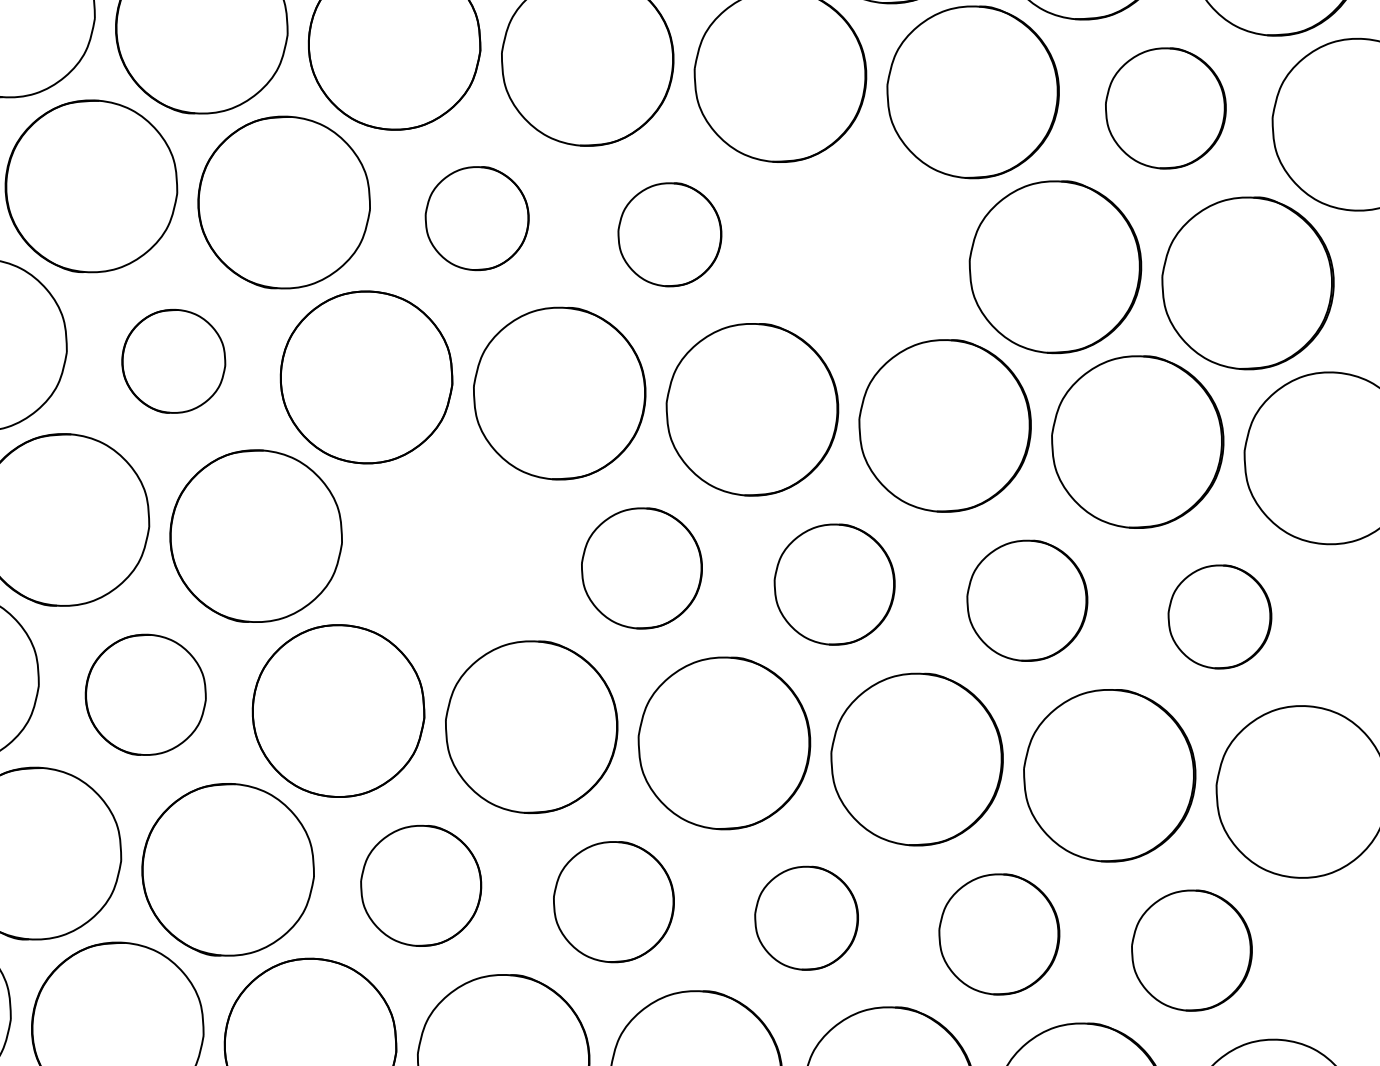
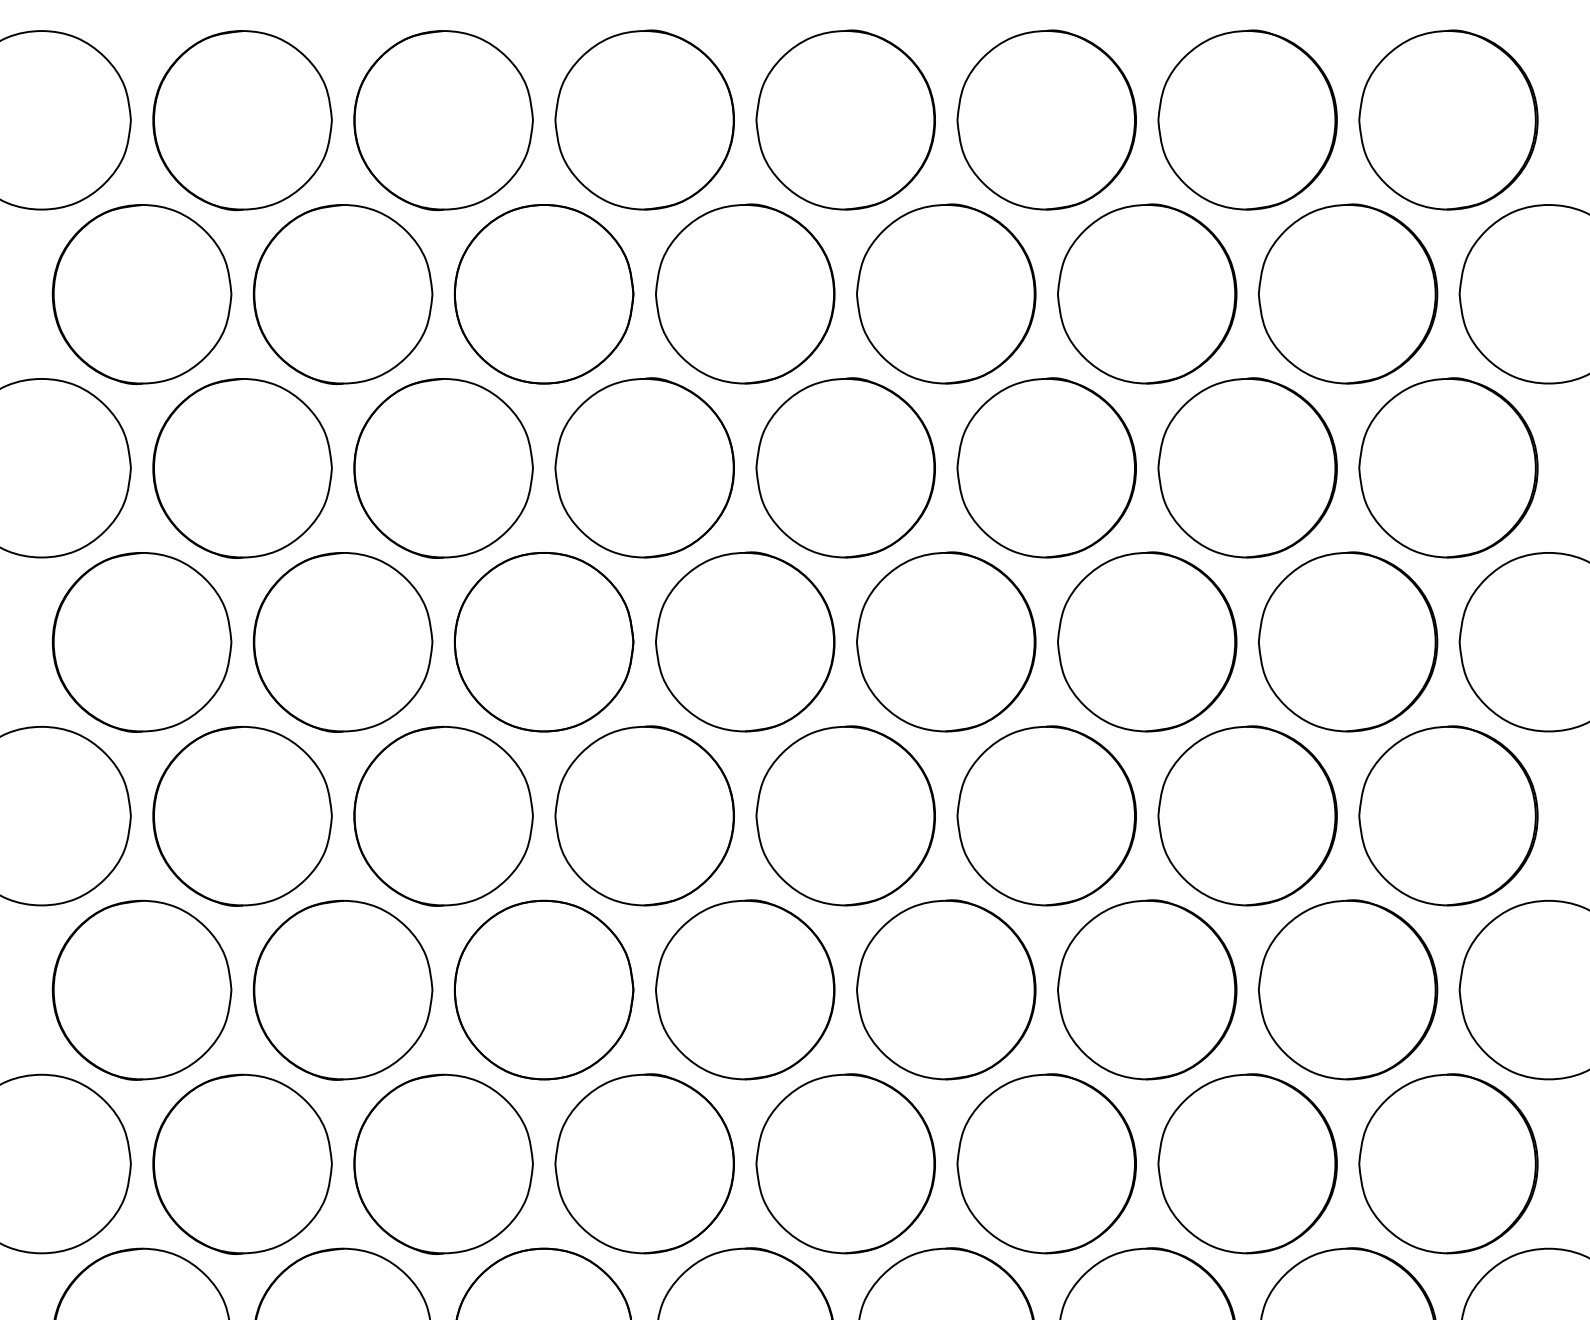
part: (1166, 107) -> (1348, 293), size x1.43
part: (477, 218) -> (644, 467), size x1.67
part: (669, 234) -> (845, 467), size x1.67
part: (862, 250) -> (1046, 467), added
part: (173, 361) -> (342, 642), size x1.67
part: (449, 551) -> (644, 815), added
part: (641, 567) -> (845, 815), size x1.43
part: (834, 584) -> (1046, 815), size x1.43
part: (1027, 600) -> (1247, 815), size x1.43
part: (1219, 616) -> (1448, 815), size x1.67
part: (145, 694) -> (342, 989), size x1.43
part: (420, 885) -> (644, 1163), size x1.43
part: (613, 901) -> (845, 1163), size x1.43
part: (806, 917) -> (1046, 1163), size x1.67
part: (999, 933) -> (1247, 1163), size x1.43
part: (1191, 950) -> (1448, 1163), size x1.43

